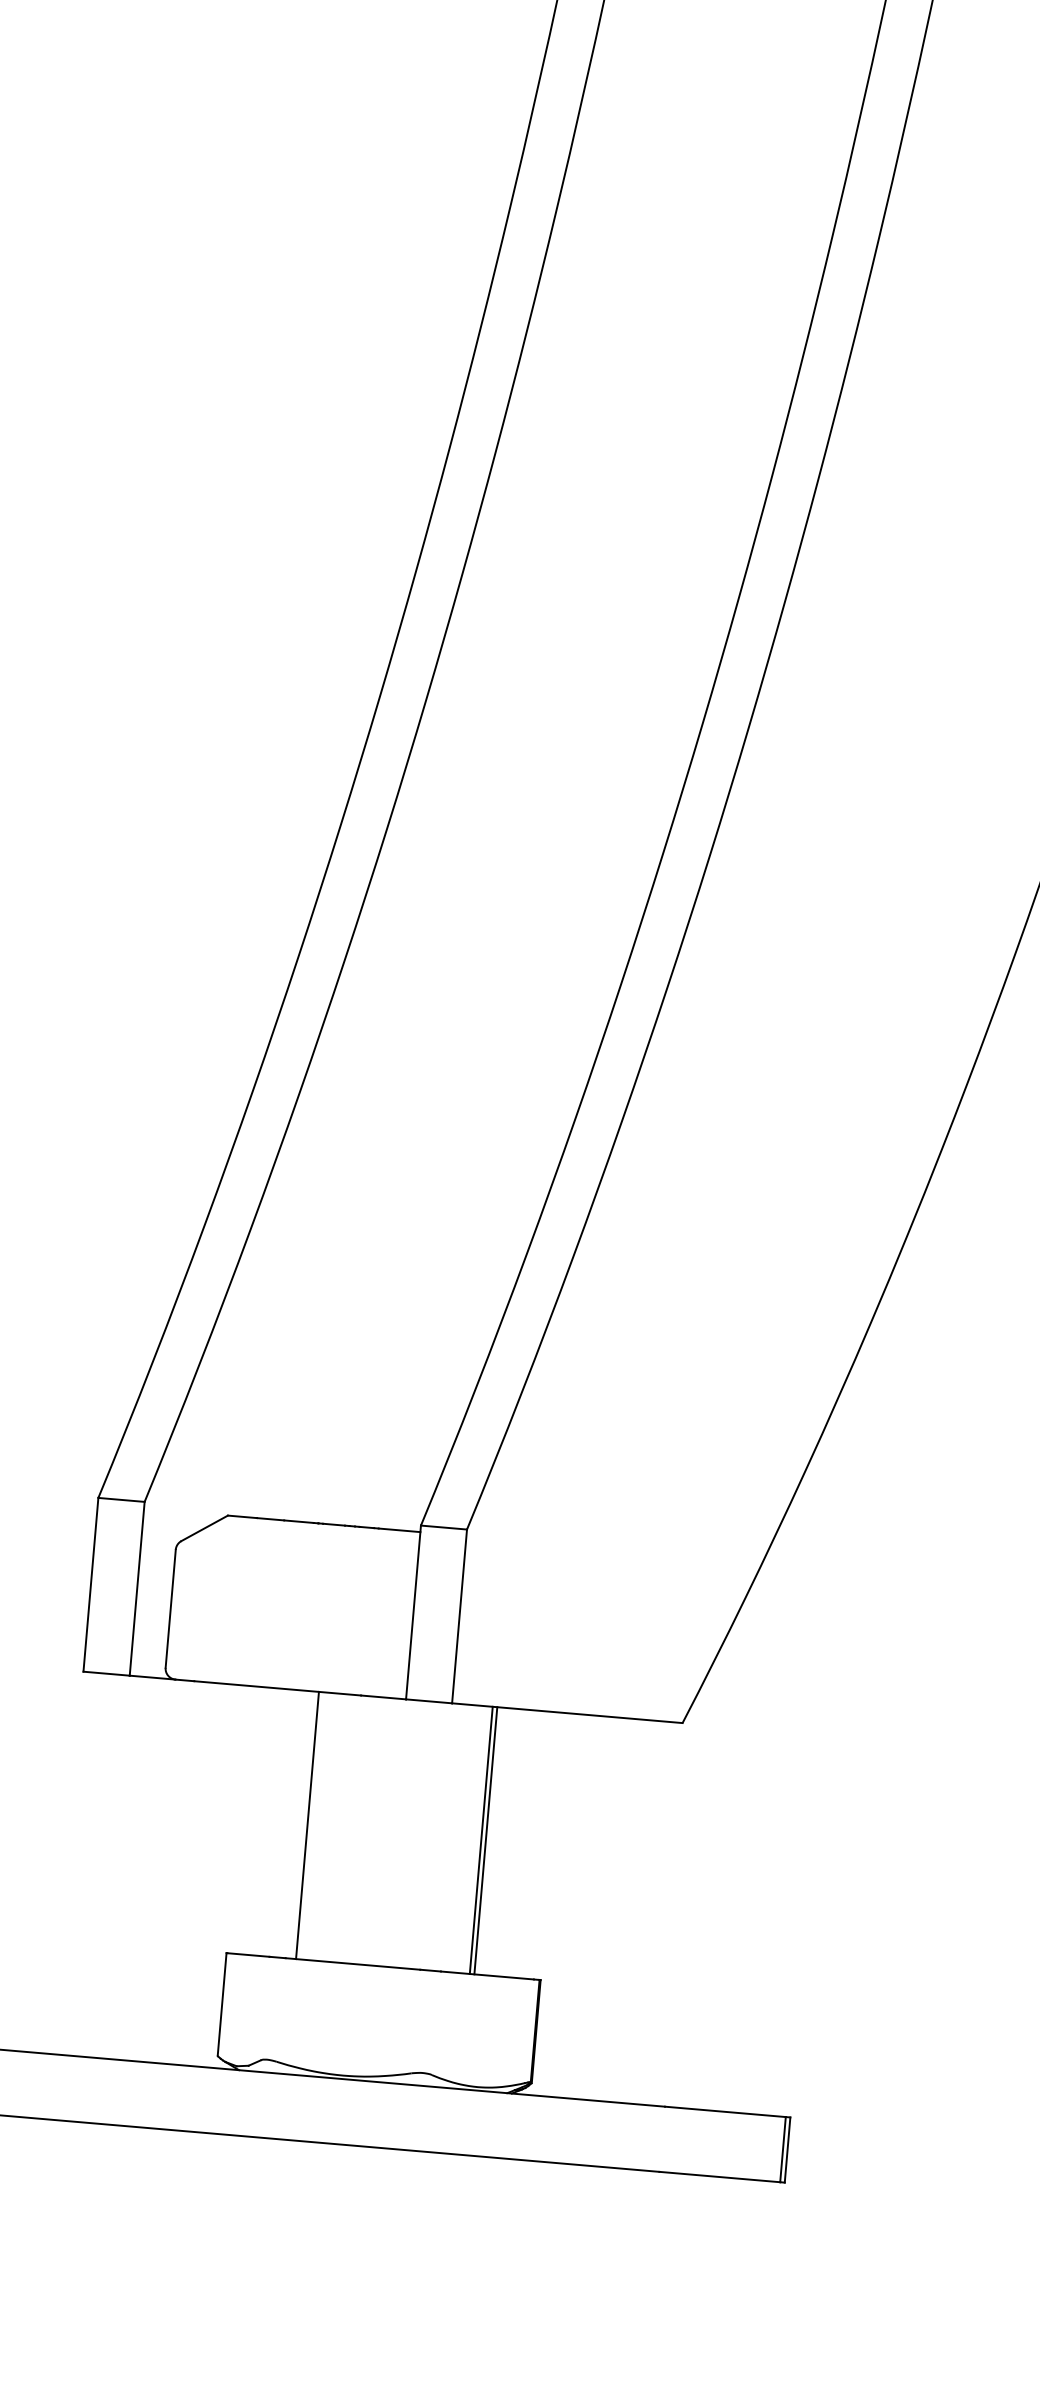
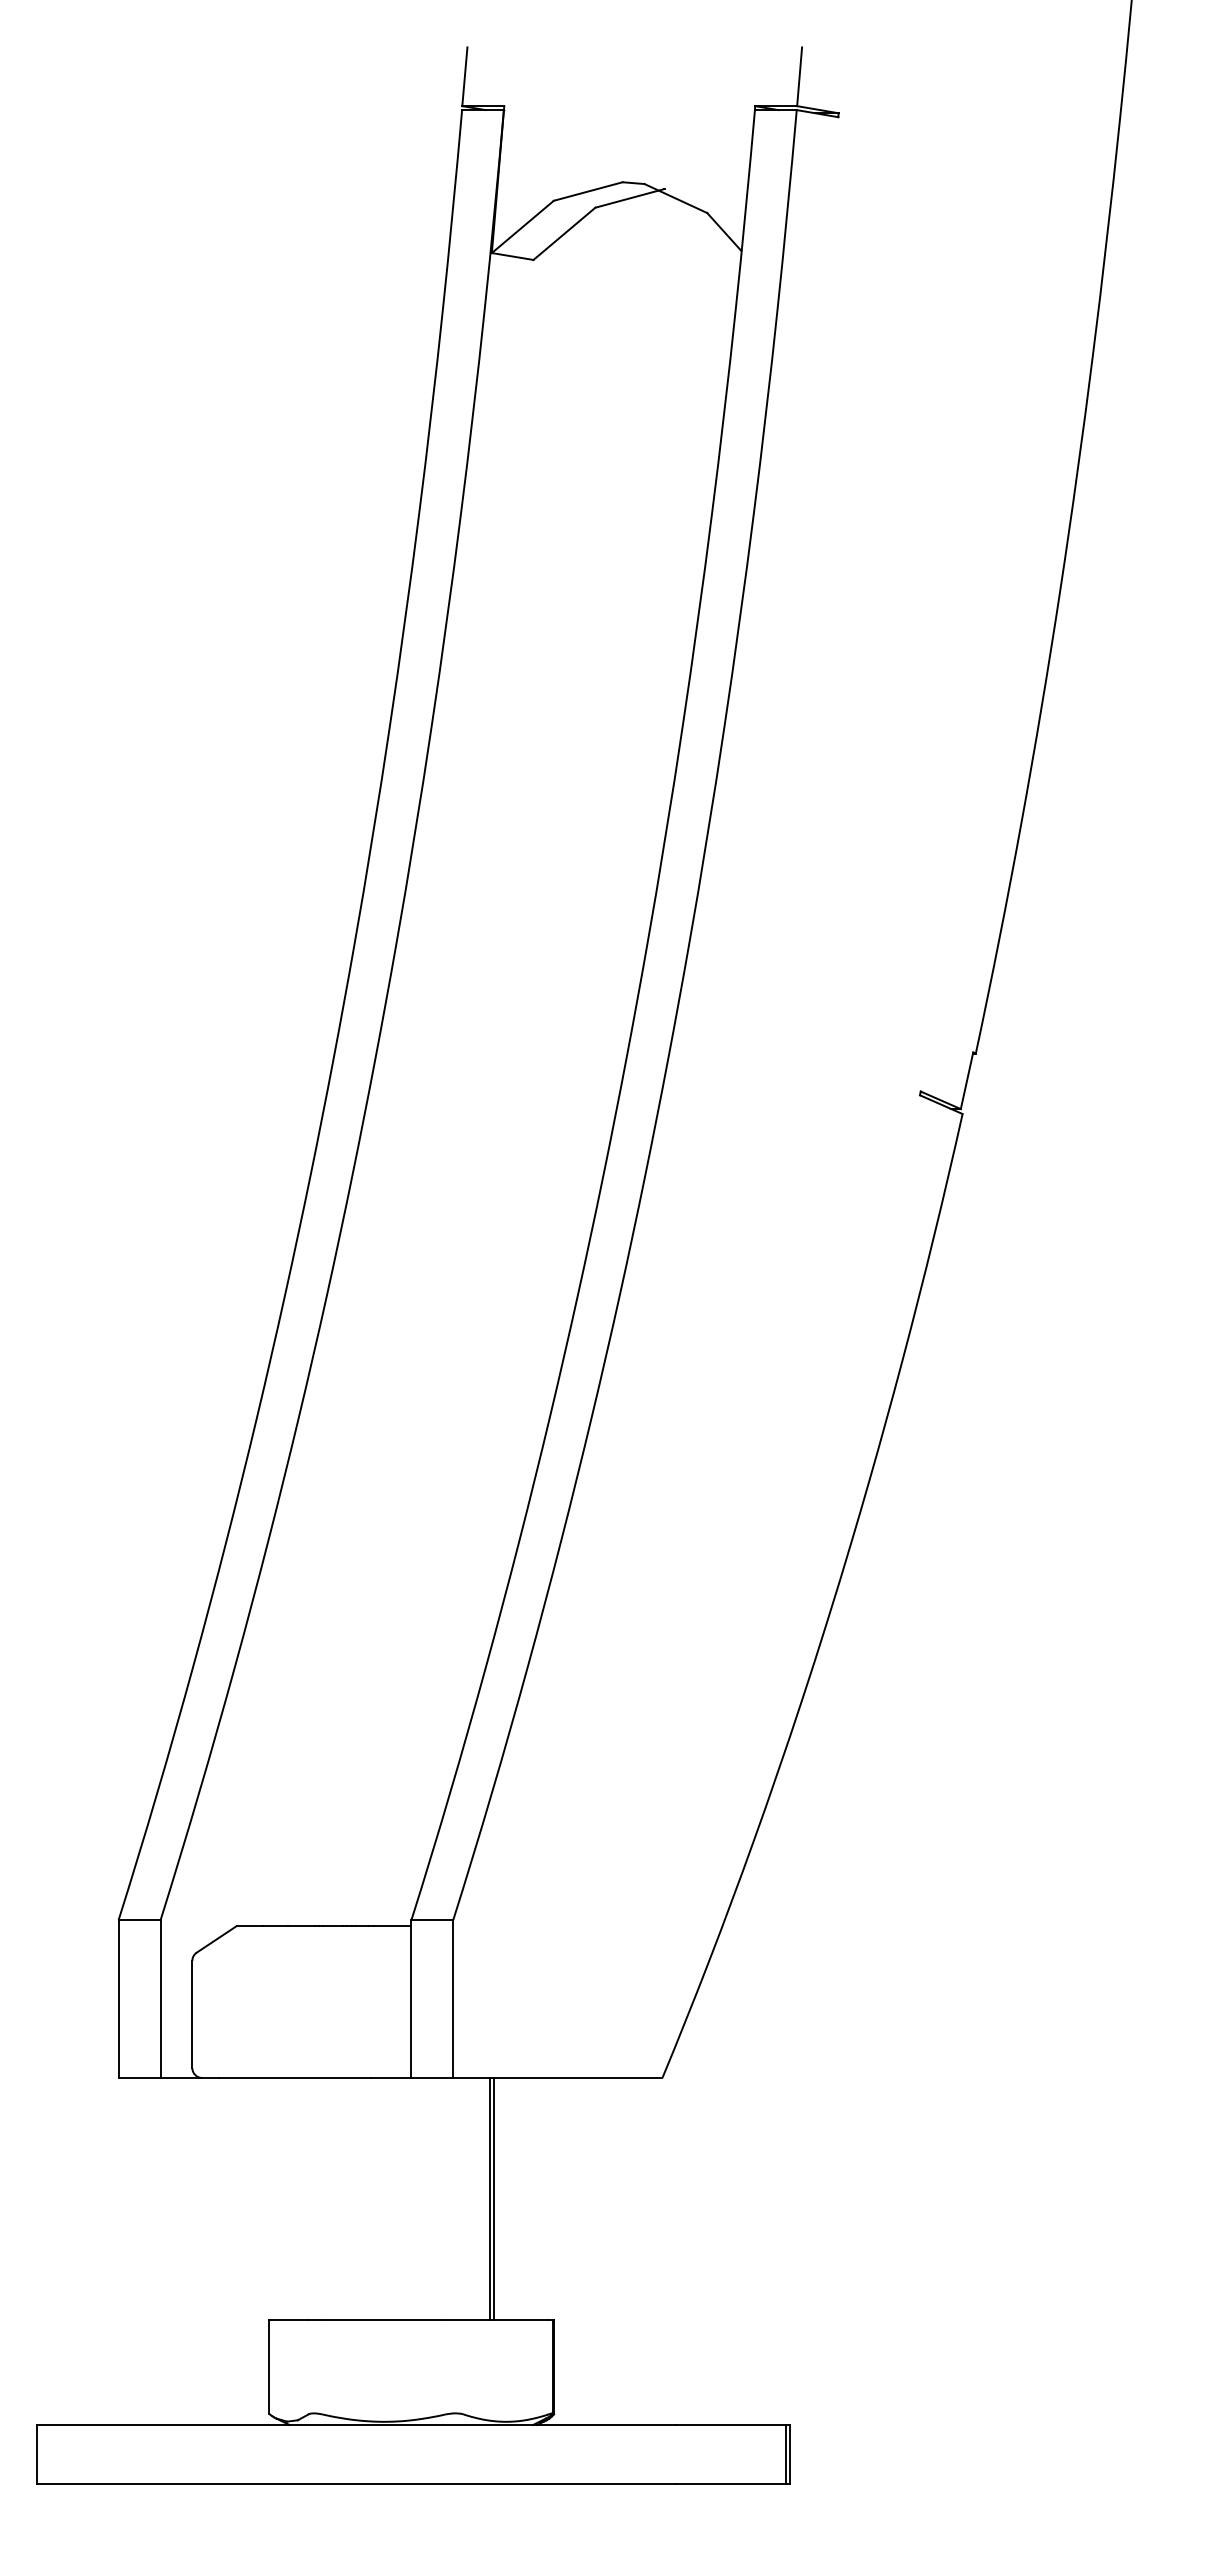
line: (307, 1824) -> (332, 2198), removed

